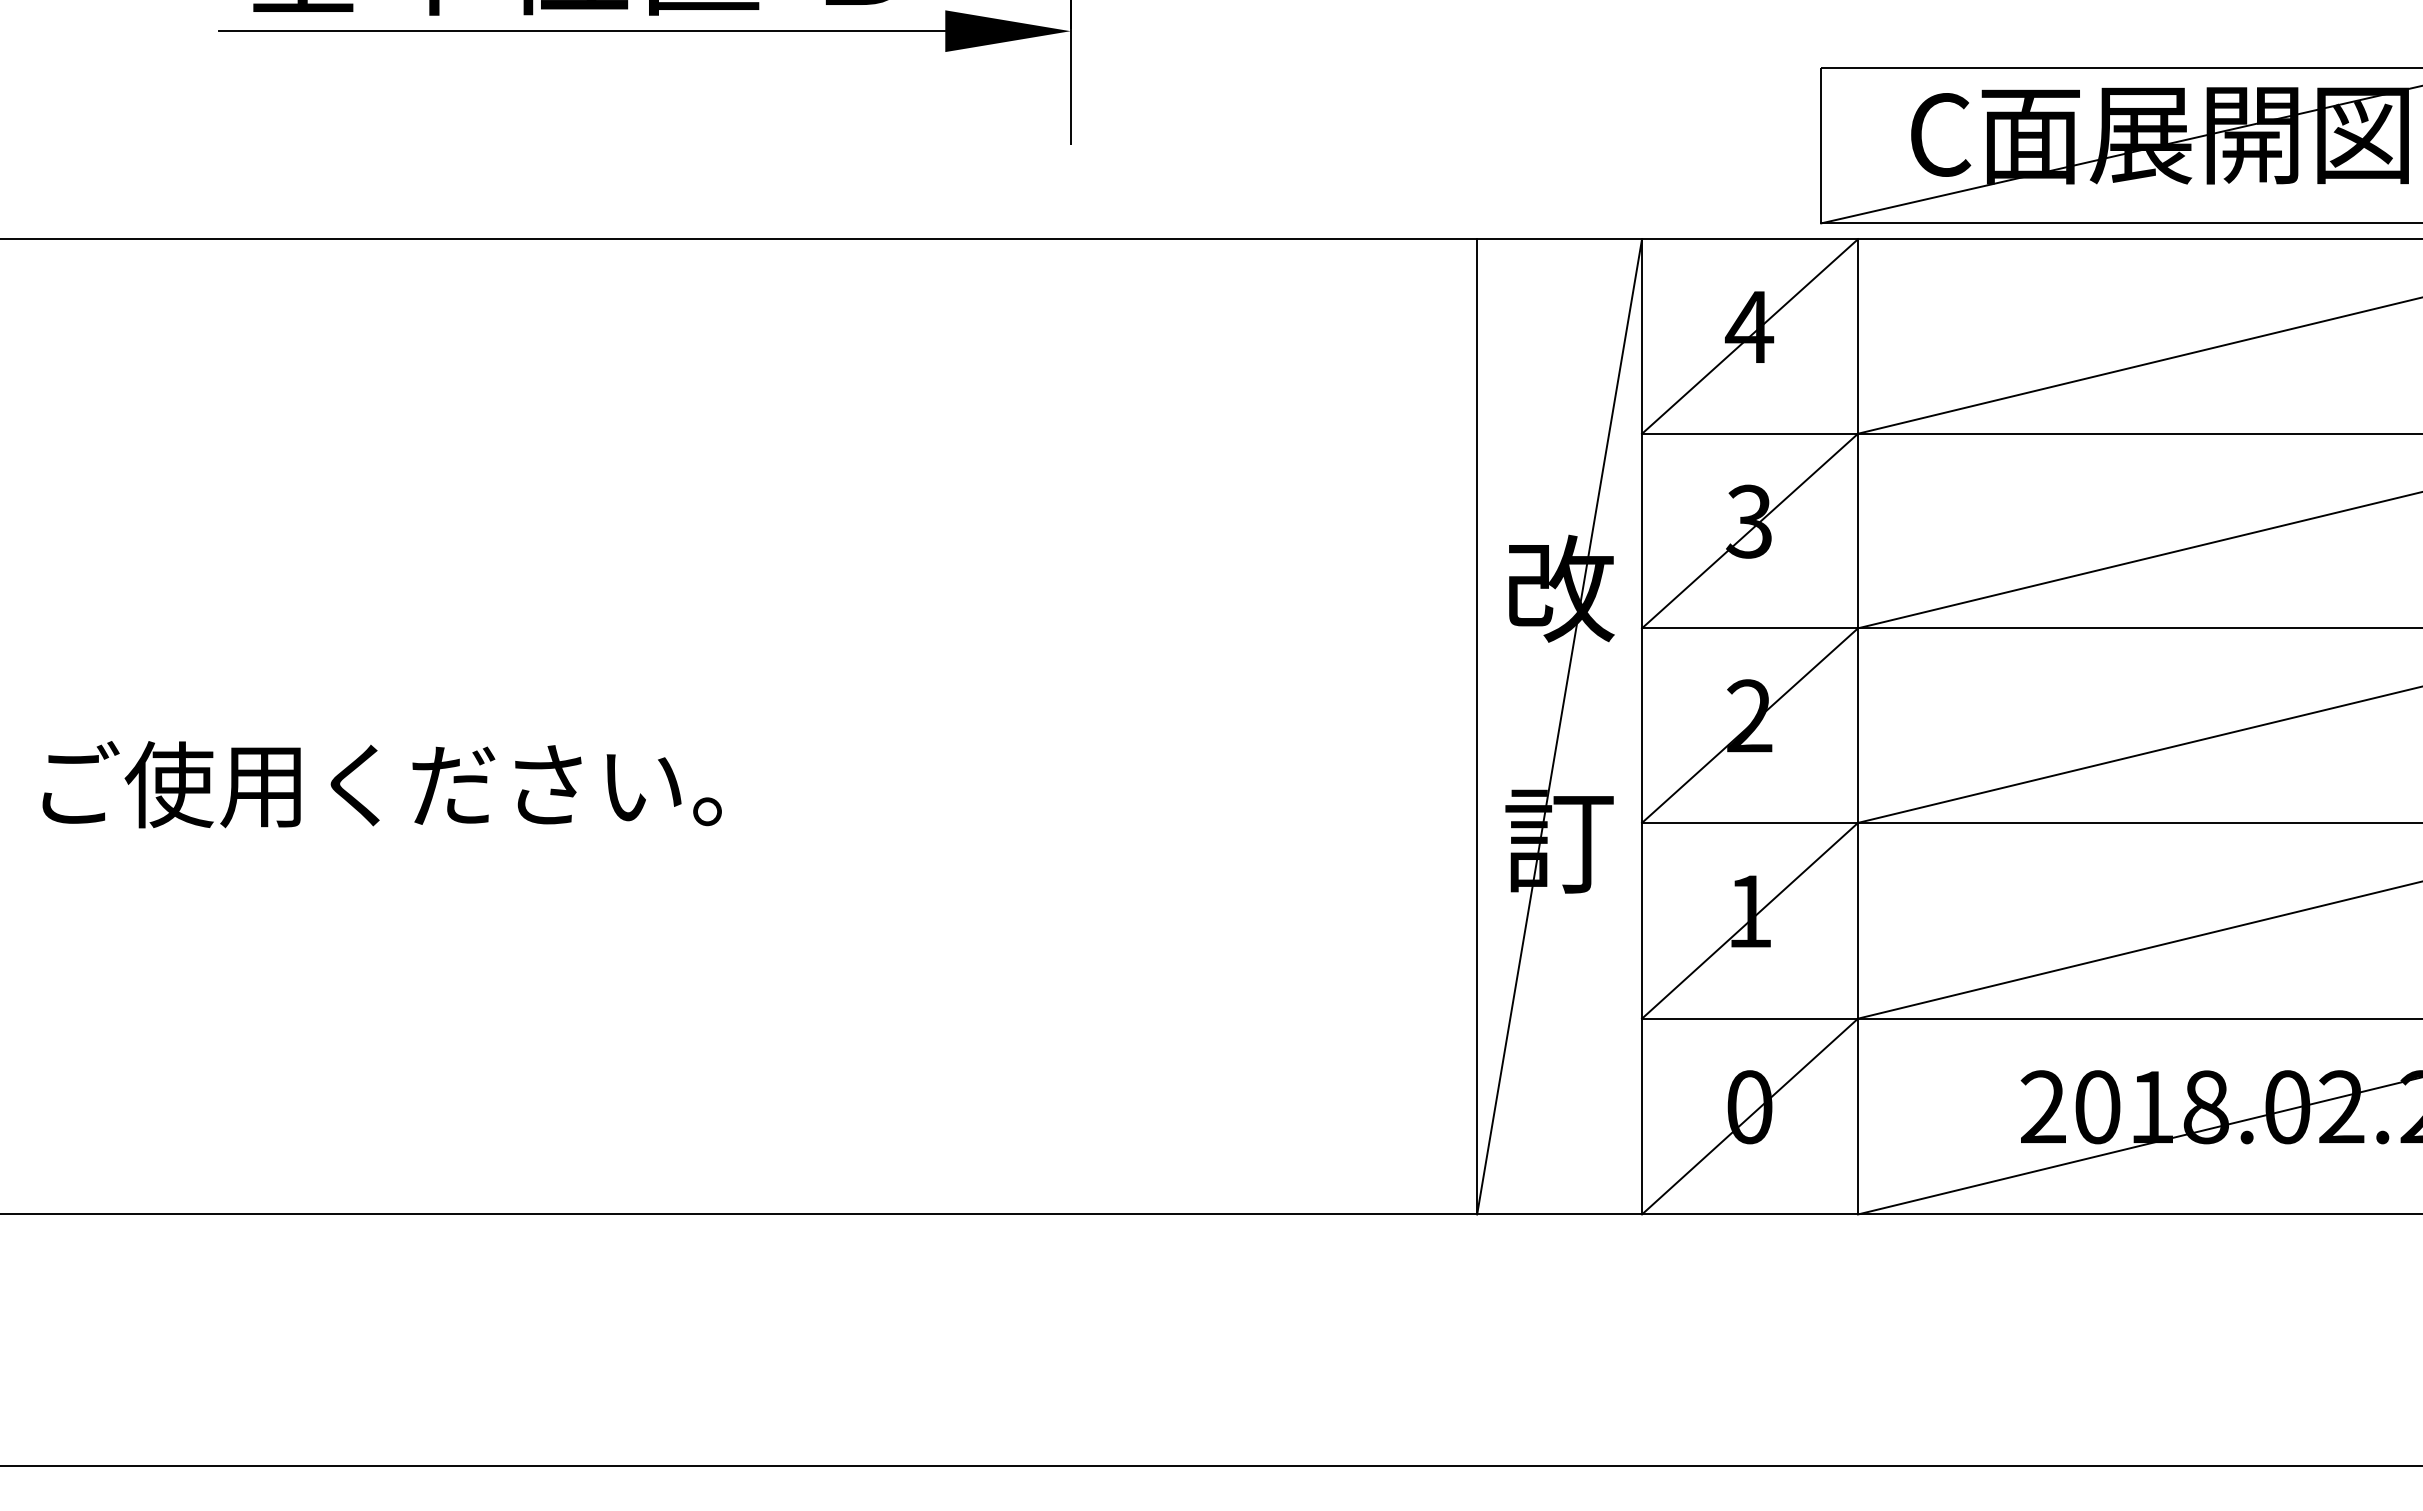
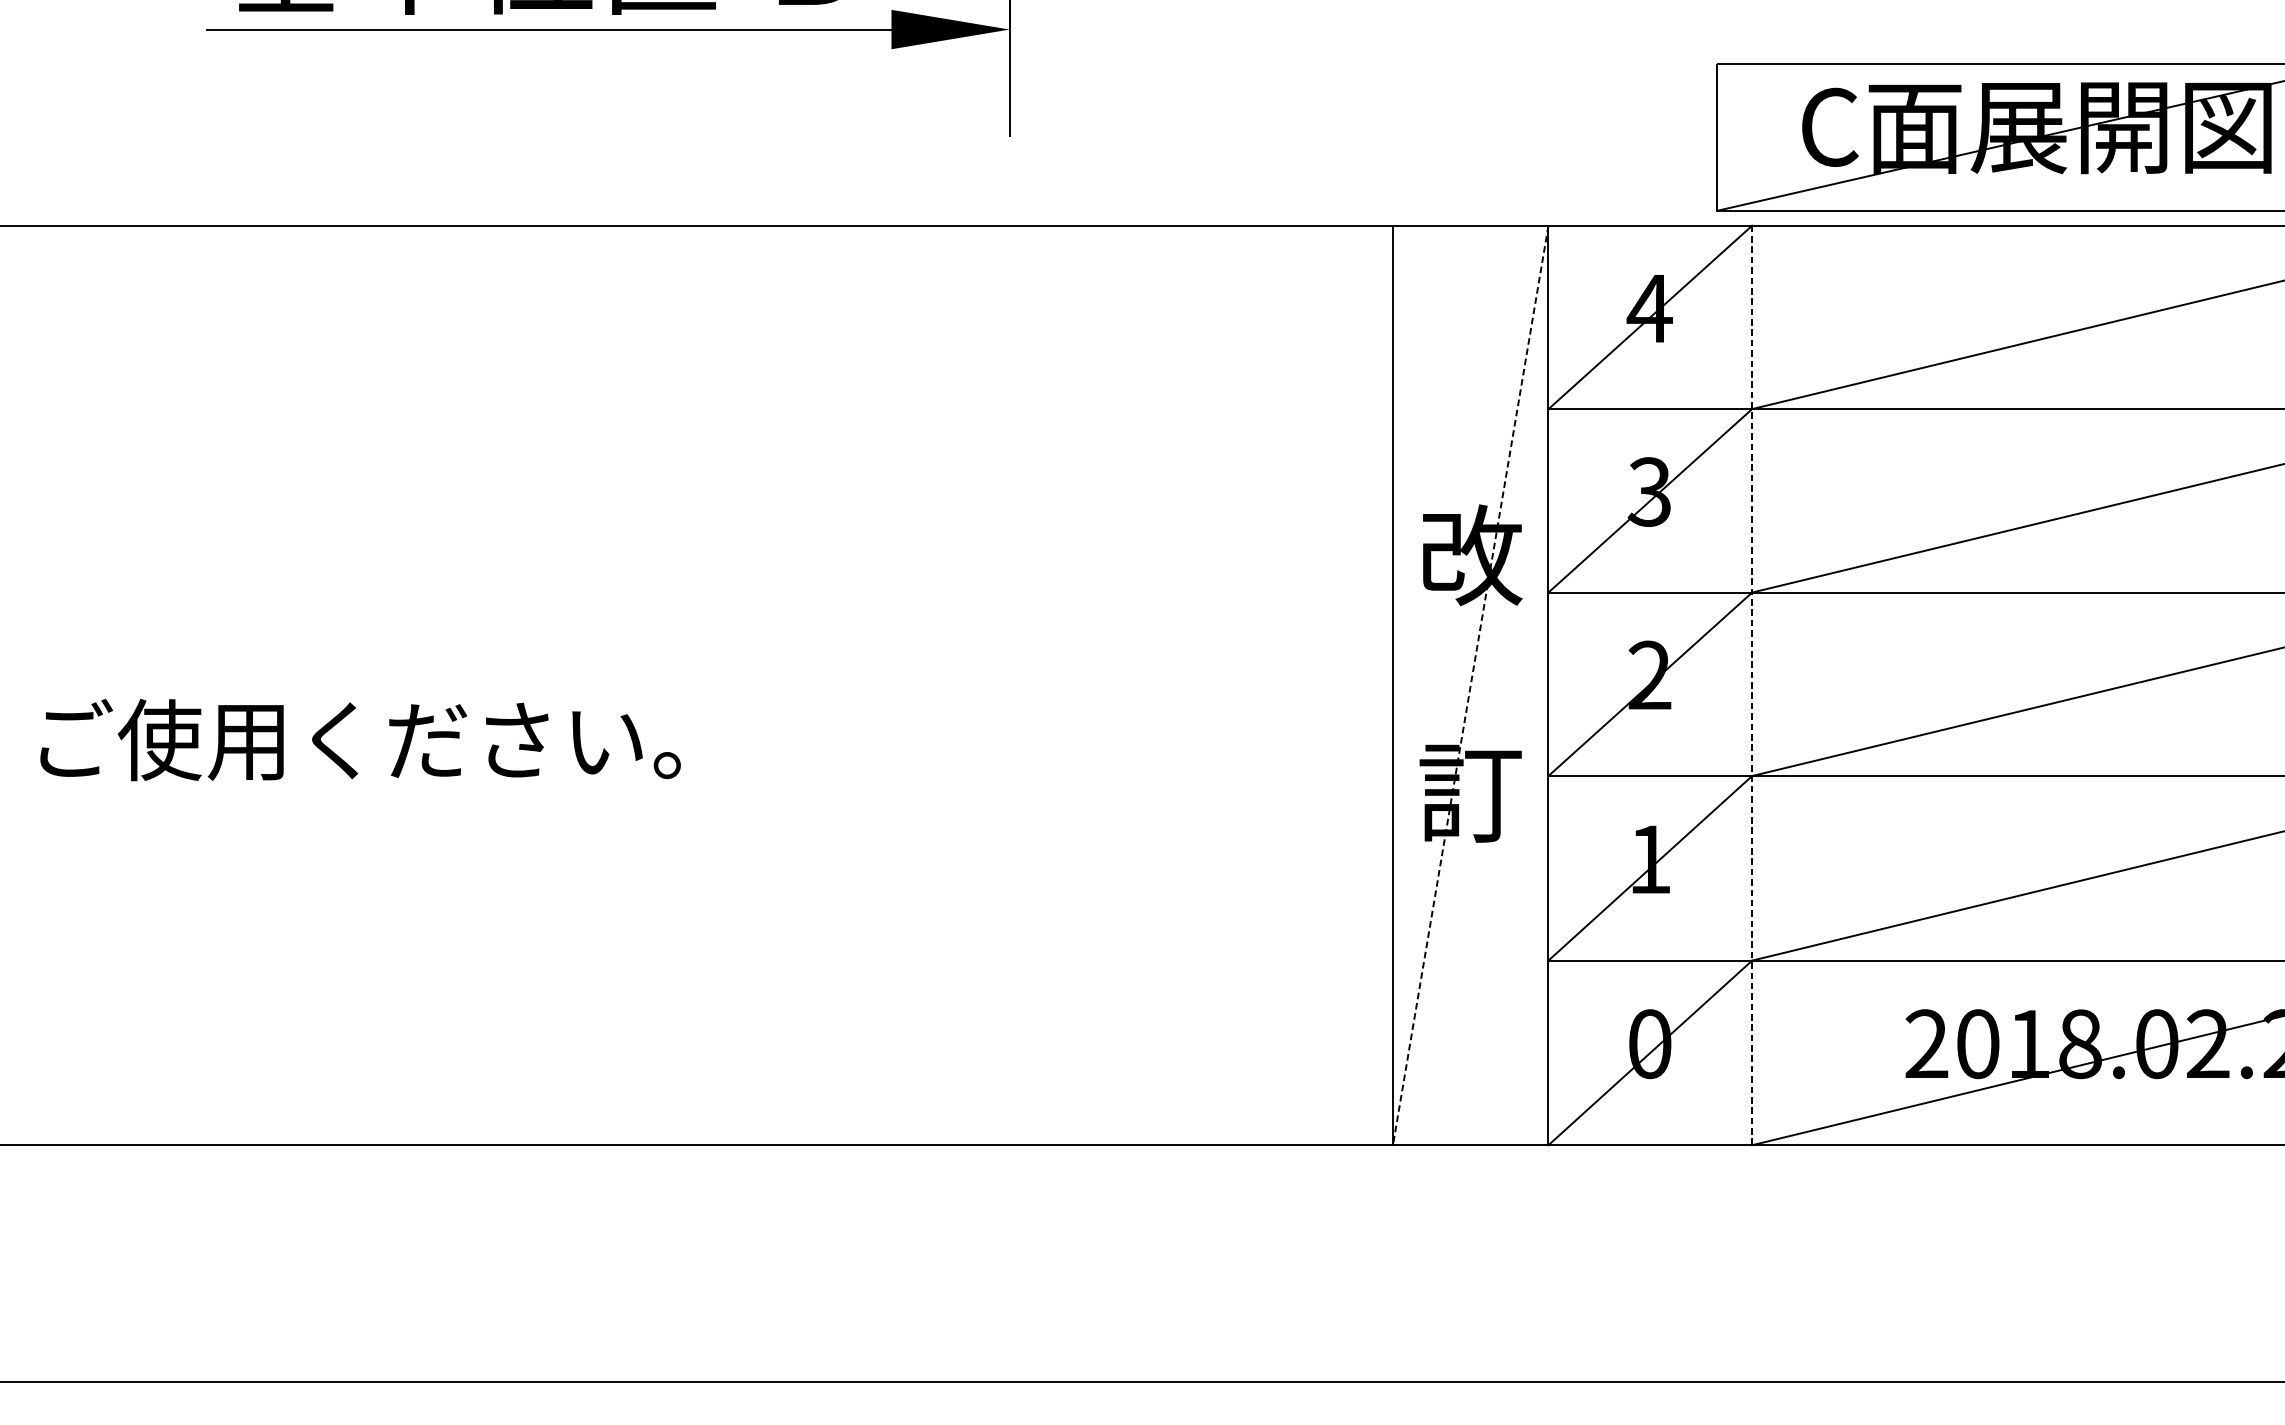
line: (1559, 726) -> (1470, 685), solid -> dashed
line: (1858, 726) -> (1752, 685), solid -> dashed

